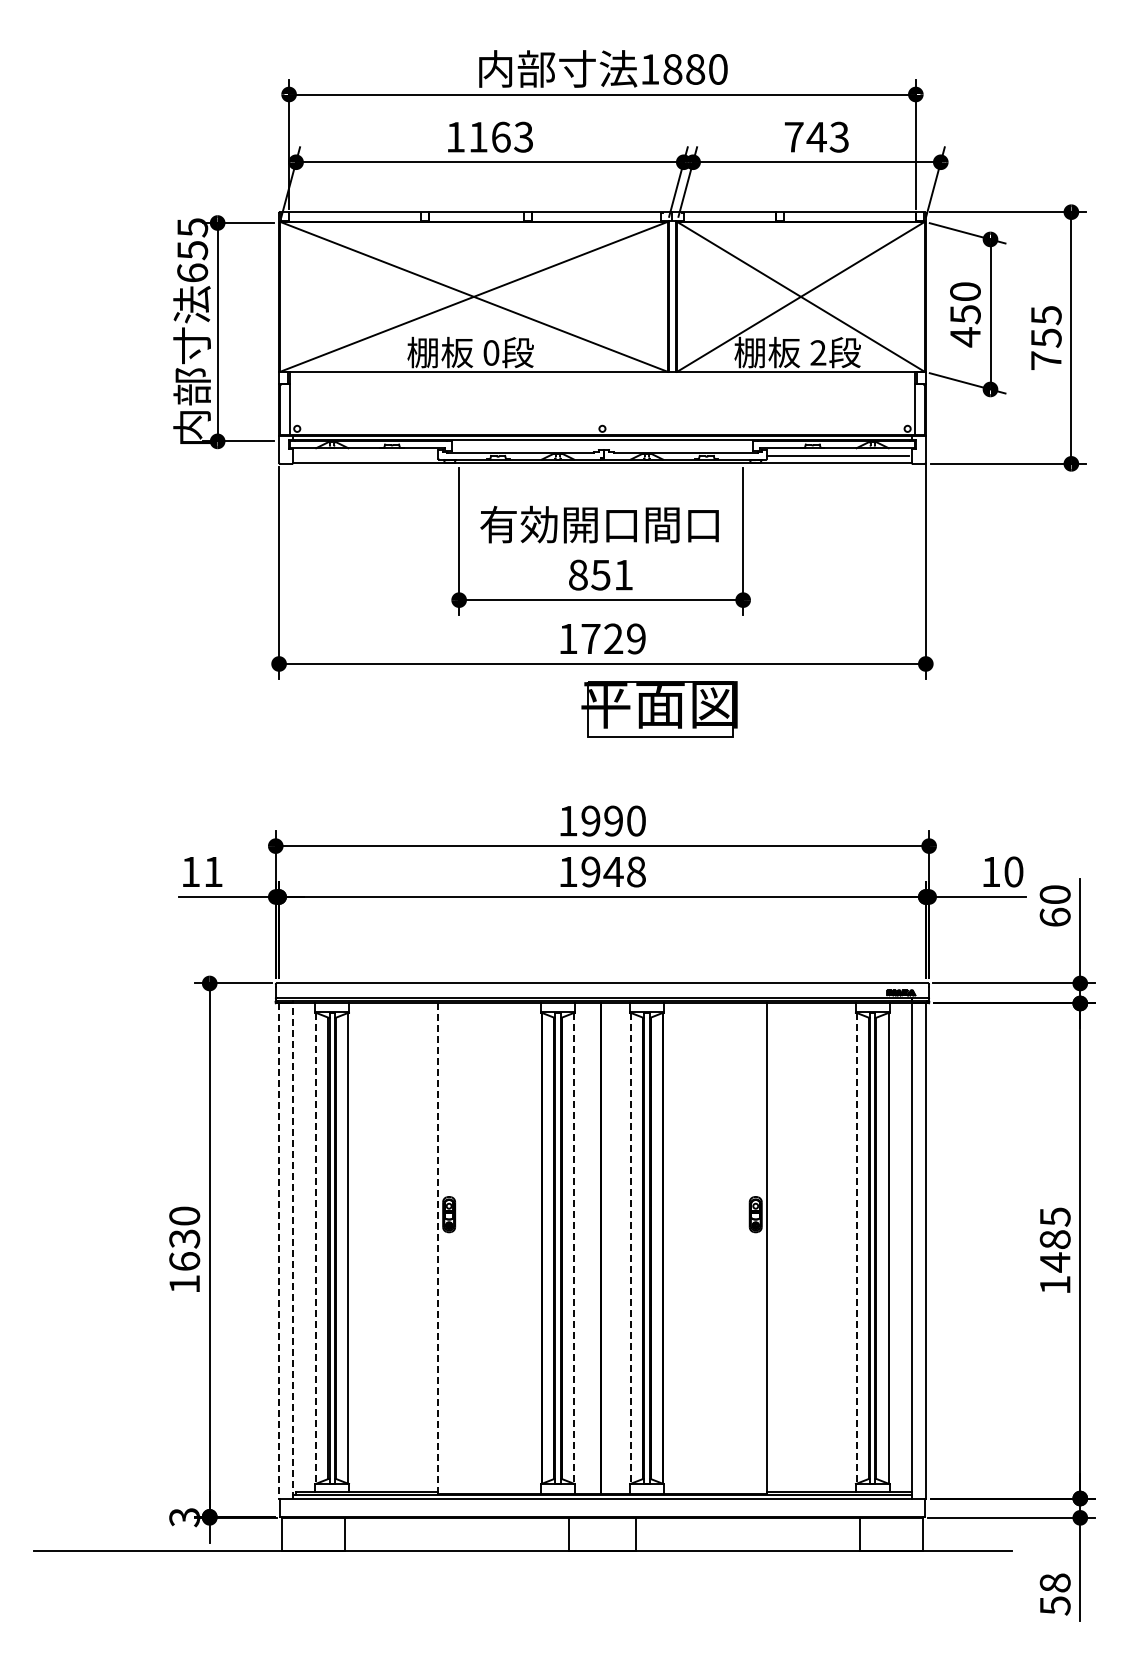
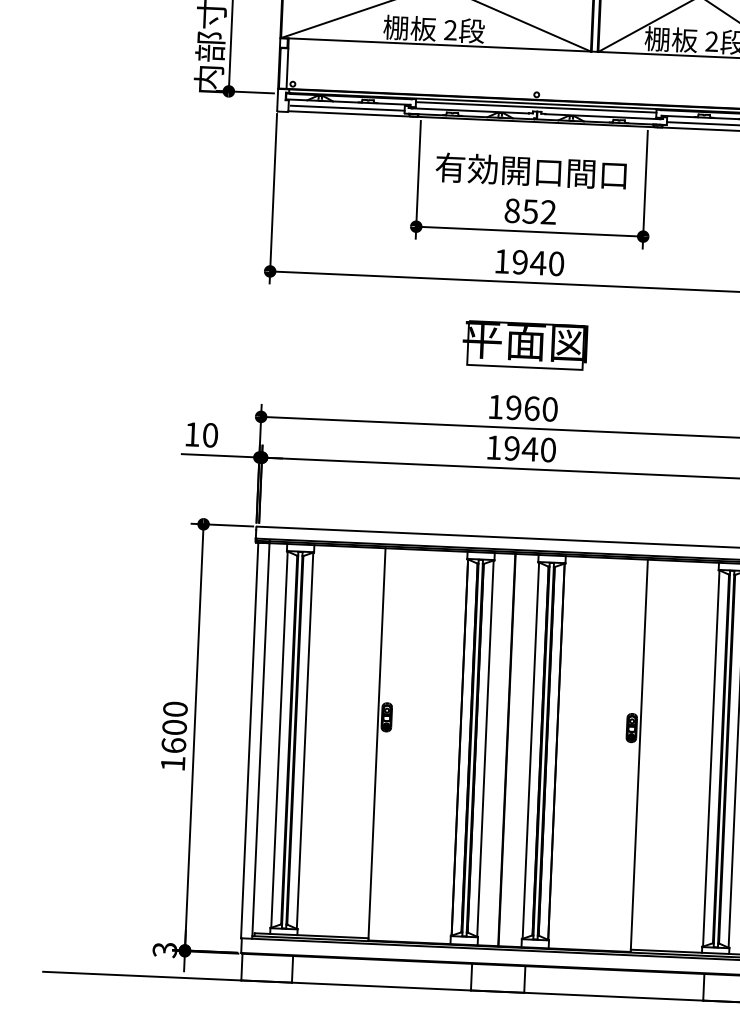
text: (491, 352) -> (450, 29), 0 -> 2
line: (601, 444) -> (535, 107), added
line: (366, 455) -> (347, 107), added
text: (623, 574) -> (548, 211), 851 -> 852
text: (613, 638) -> (538, 262), 1729 -> 1940
part: (659, 709) -> (525, 345), moved
text: (613, 820) -> (531, 408), 1990 -> 1960
text: (213, 871) -> (210, 434), 11 -> 10
text: (636, 872) -> (548, 450), 1948 -> 1940
text: (184, 1238) -> (174, 727), 1630 -> 1600
line: (316, 1248) -> (279, 739), dashed -> solid
line: (574, 1248) -> (485, 748), dashed -> solid
line: (630, 1248) -> (530, 750), dashed -> solid
line: (856, 1248) -> (711, 758), dashed -> solid
line: (438, 1249) -> (377, 744), dashed -> solid
line: (279, 1251) -> (249, 740), dashed -> solid
line: (293, 1251) -> (261, 741), dashed -> solid

